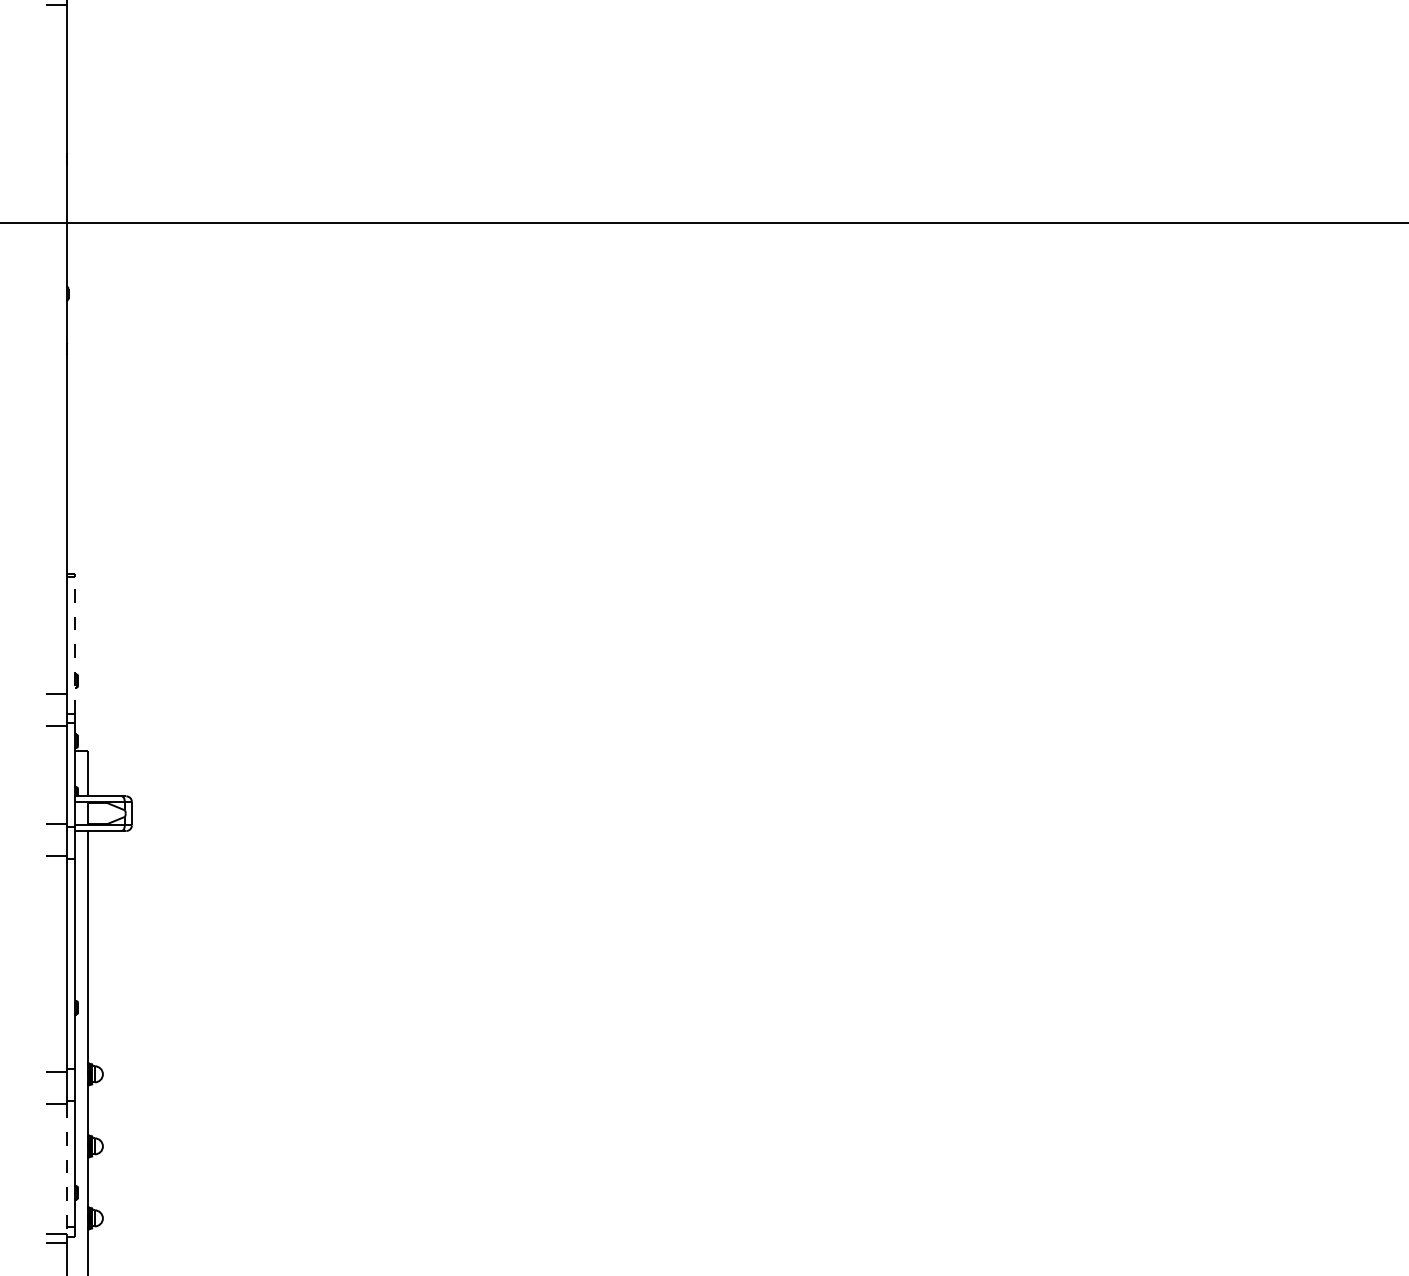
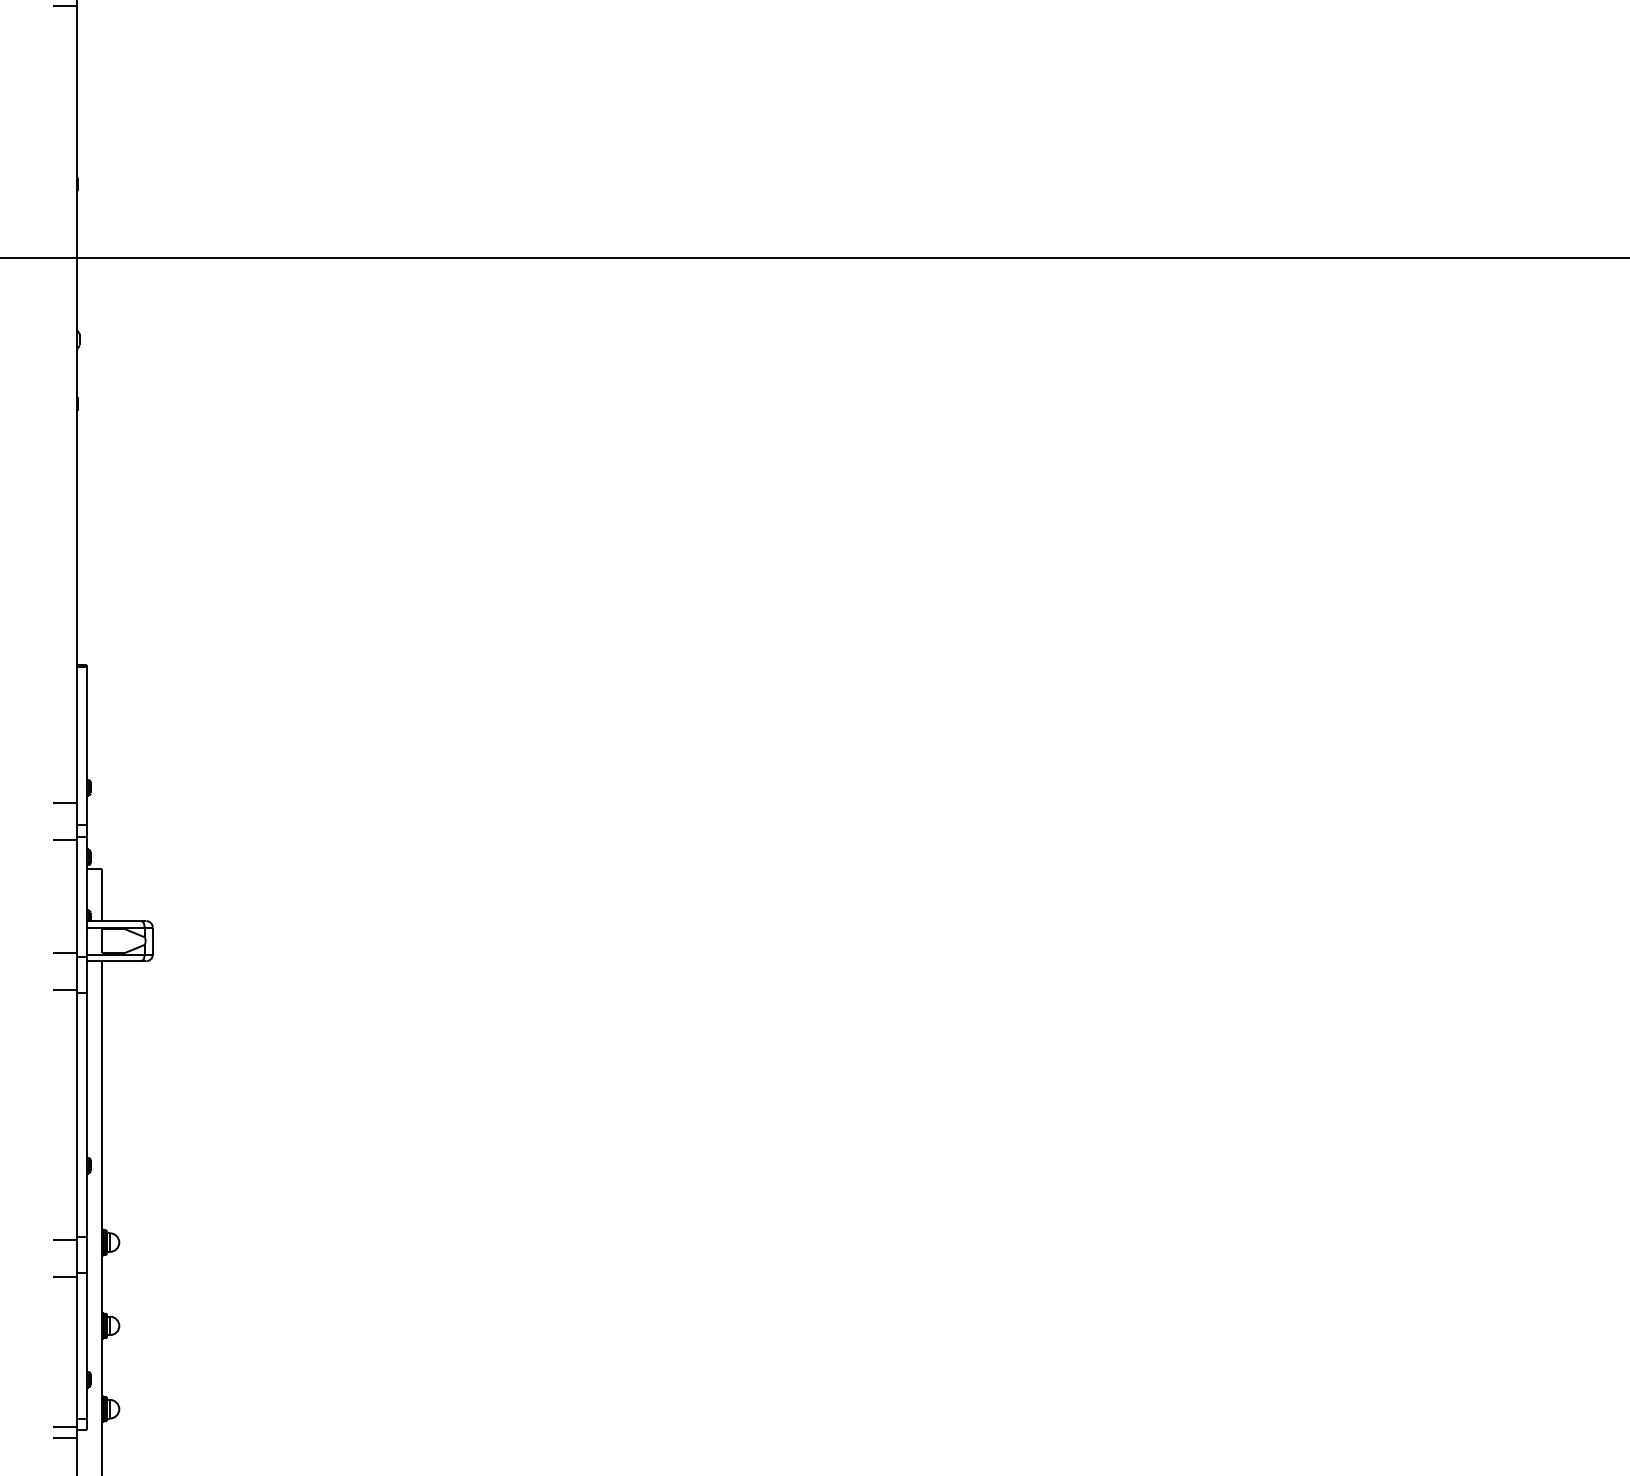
line: (75, 645) -> (87, 746), dashed -> solid
line: (66, 1168) -> (77, 1351), dashed -> solid

